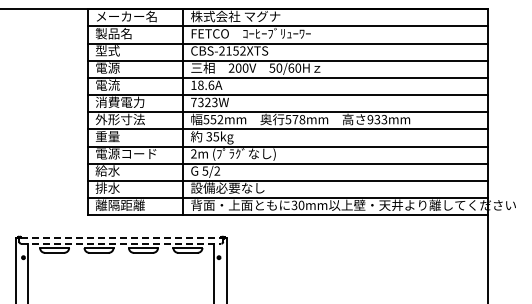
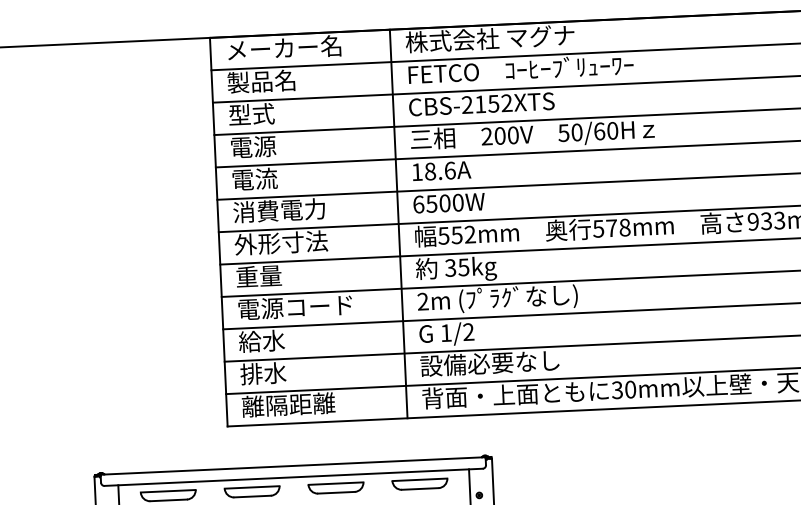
text: (204, 102) -> (438, 203), 7323W -> 6500W
text: (205, 170) -> (446, 331), 5/2 -> 1/2
line: (121, 237) -> (293, 465), dashed -> solid
line: (121, 243) -> (294, 476), dashed -> solid

